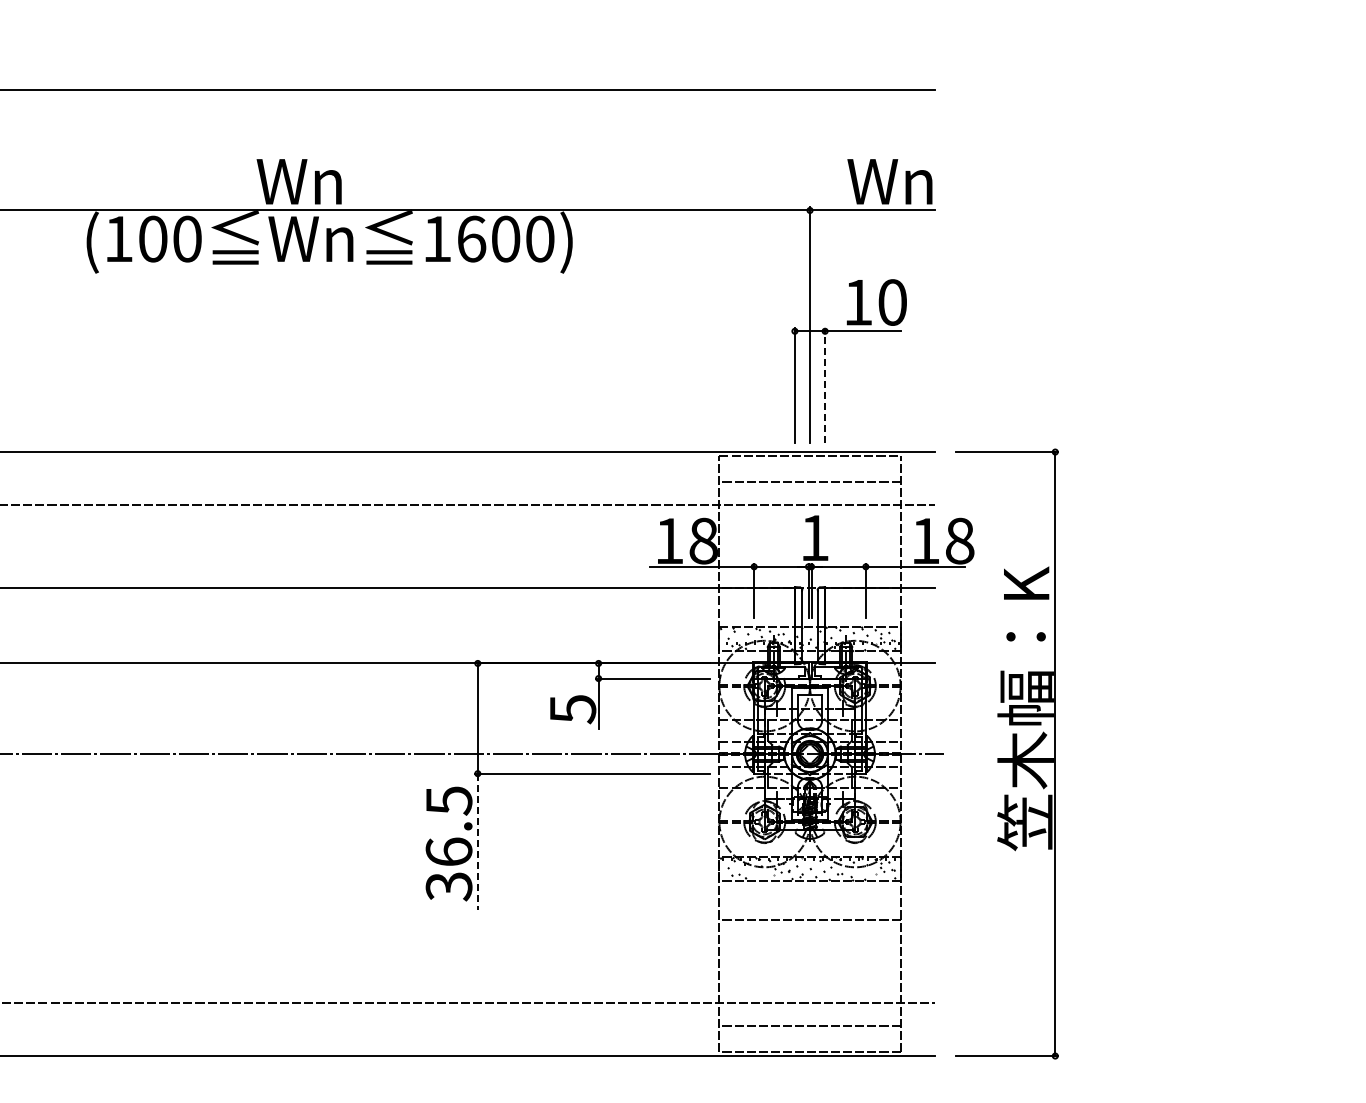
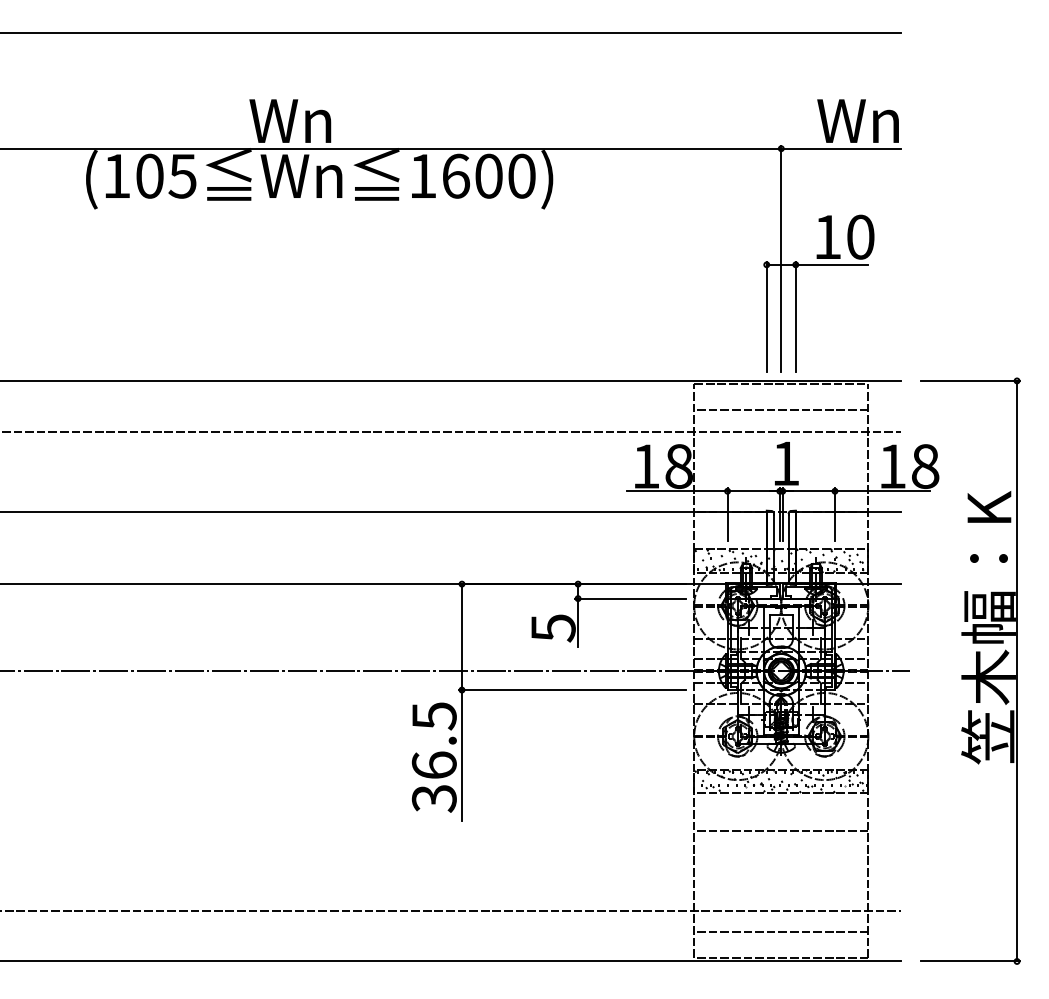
text: (186, 238) -> (181, 175), (100 -> (105
line: (825, 385) -> (796, 316), dashed -> solid
line: (477, 841) -> (461, 755), dashed -> solid

